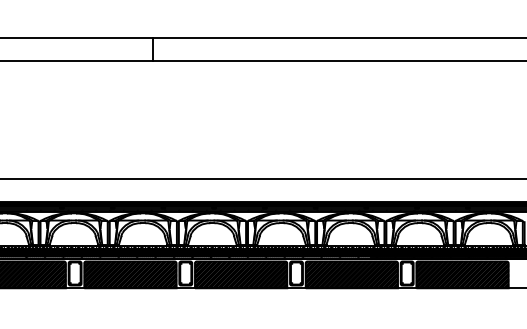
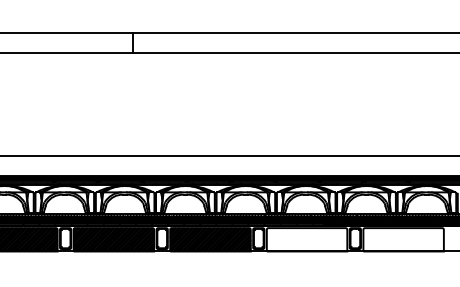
hatch: (351, 274) -> (306, 239), removed
hatch: (462, 274) -> (403, 239), removed

